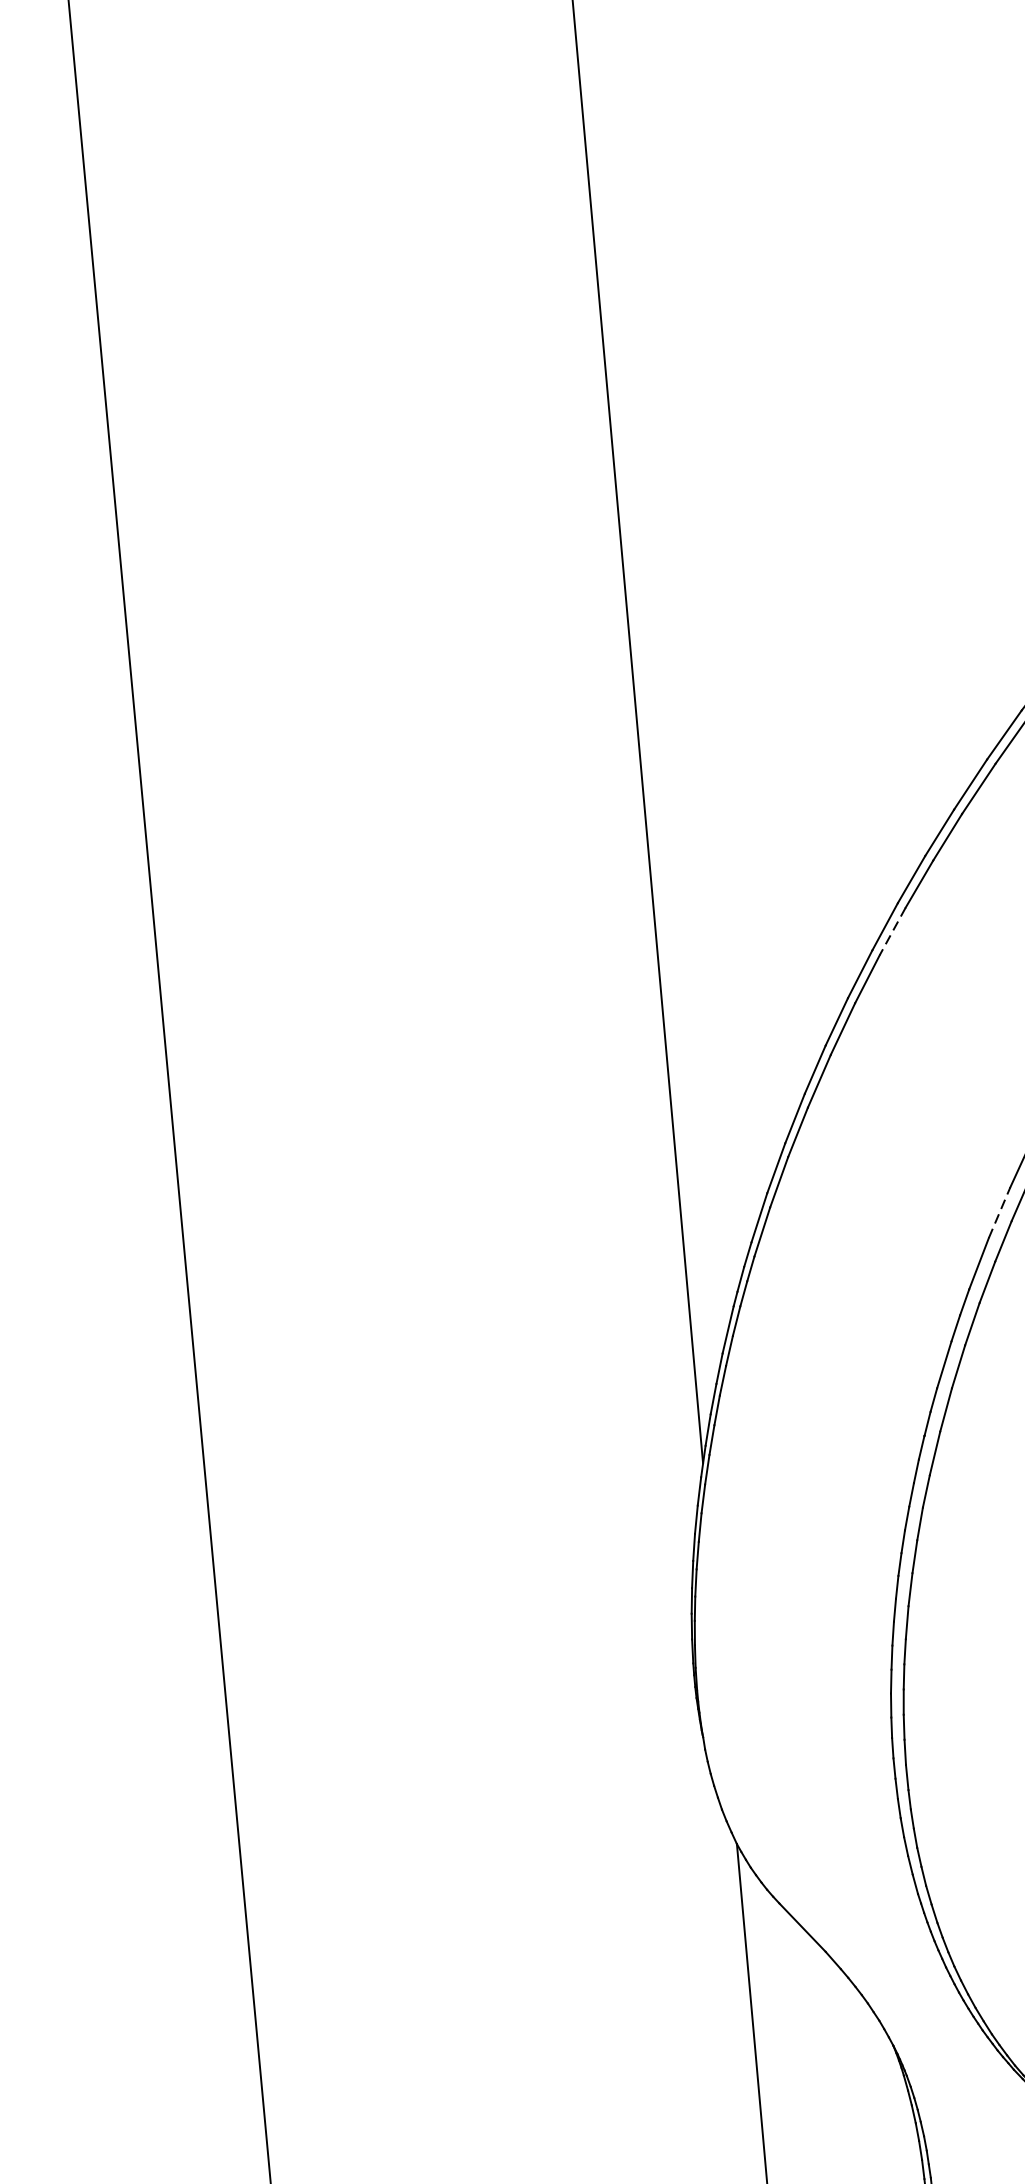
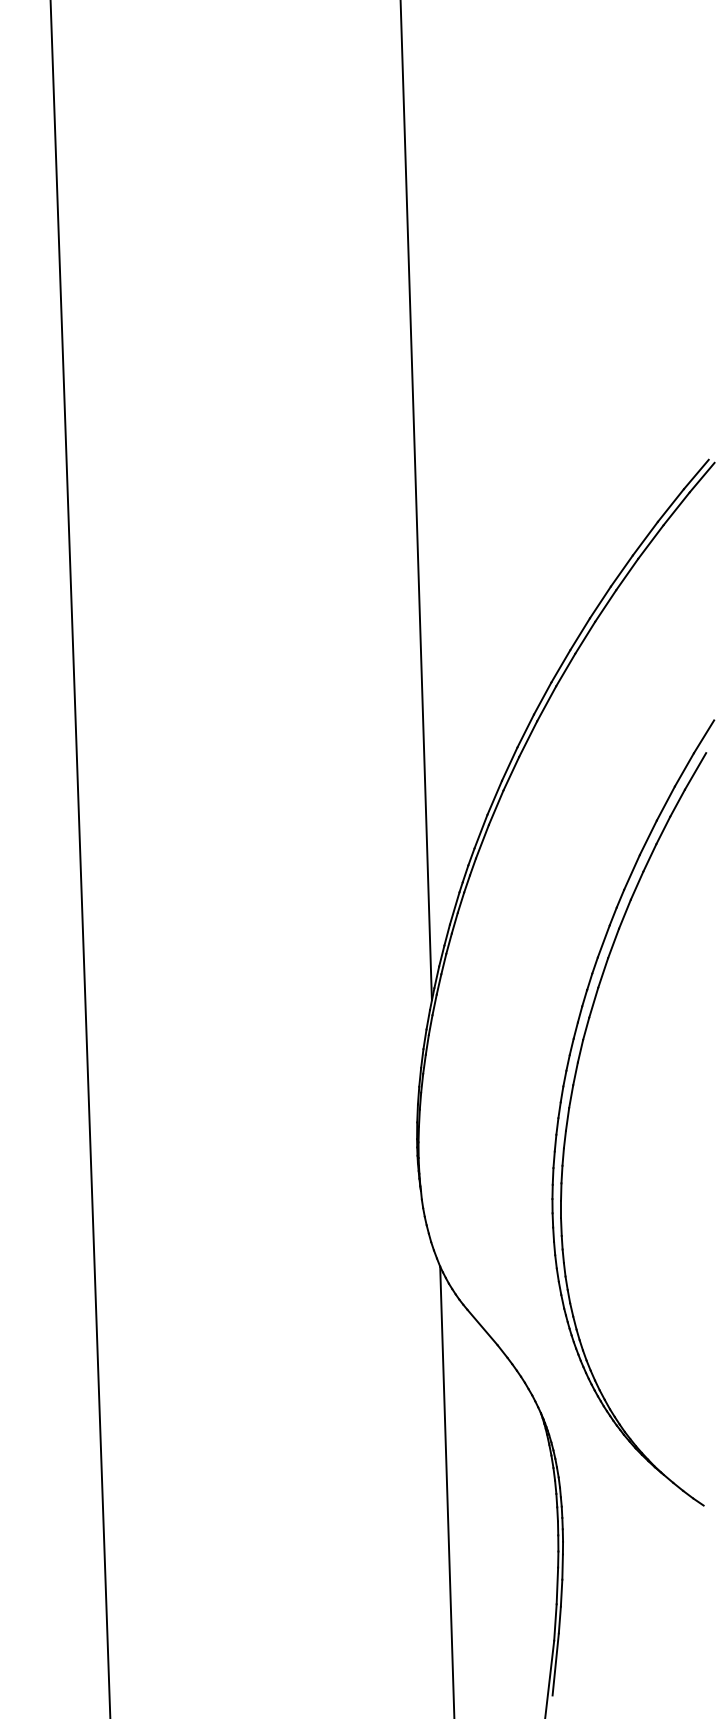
line: (893, 930) -> (585, 637), dashed -> solid
line: (999, 1212) -> (648, 837), dashed -> solid

